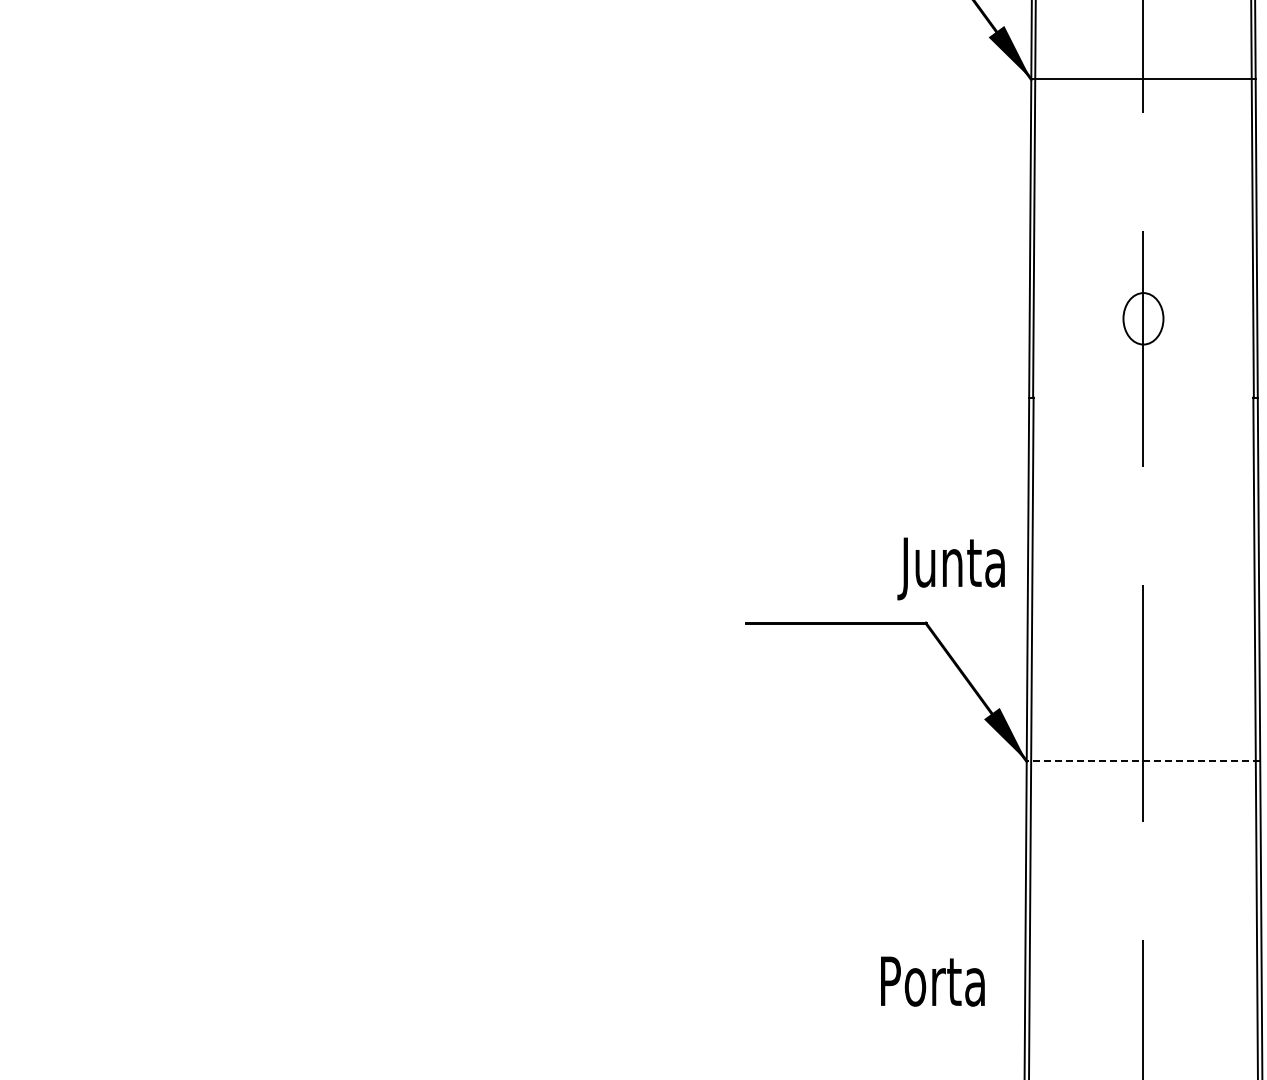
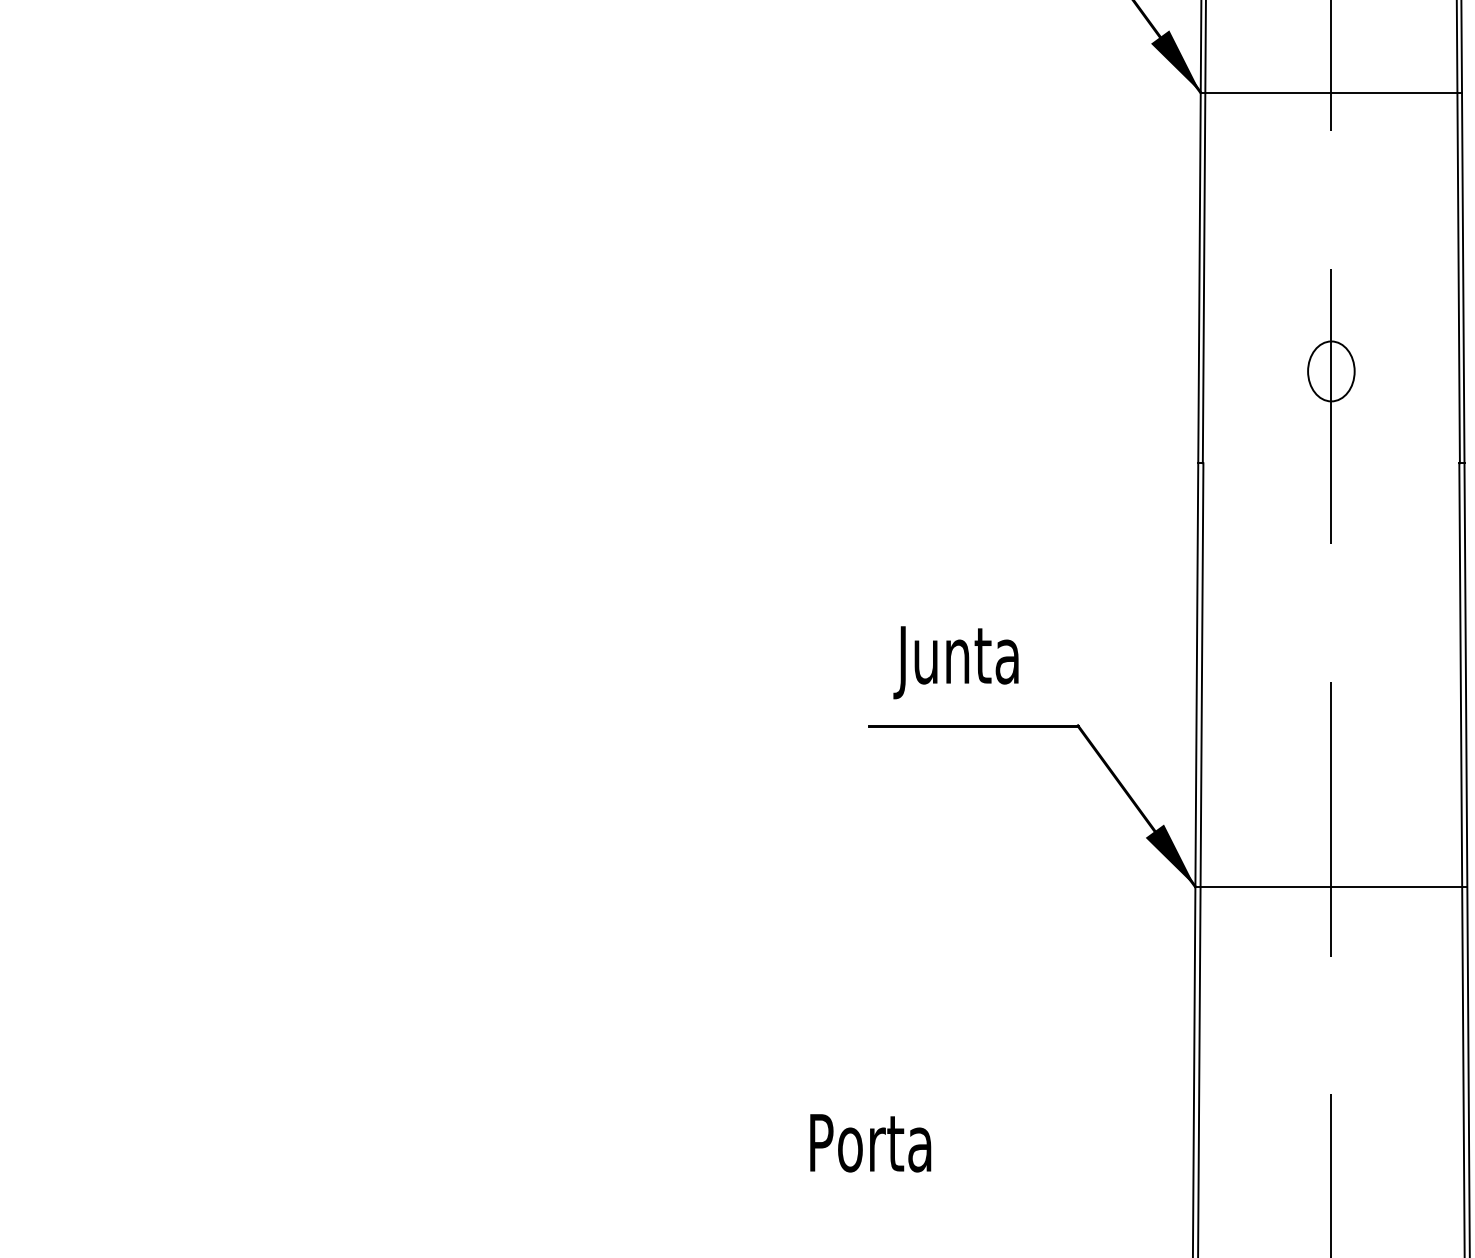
text: (950, 568) -> (955, 662), moved
line: (1143, 761) -> (1331, 886), dashed -> solid
text: (932, 981) -> (870, 1143), moved

